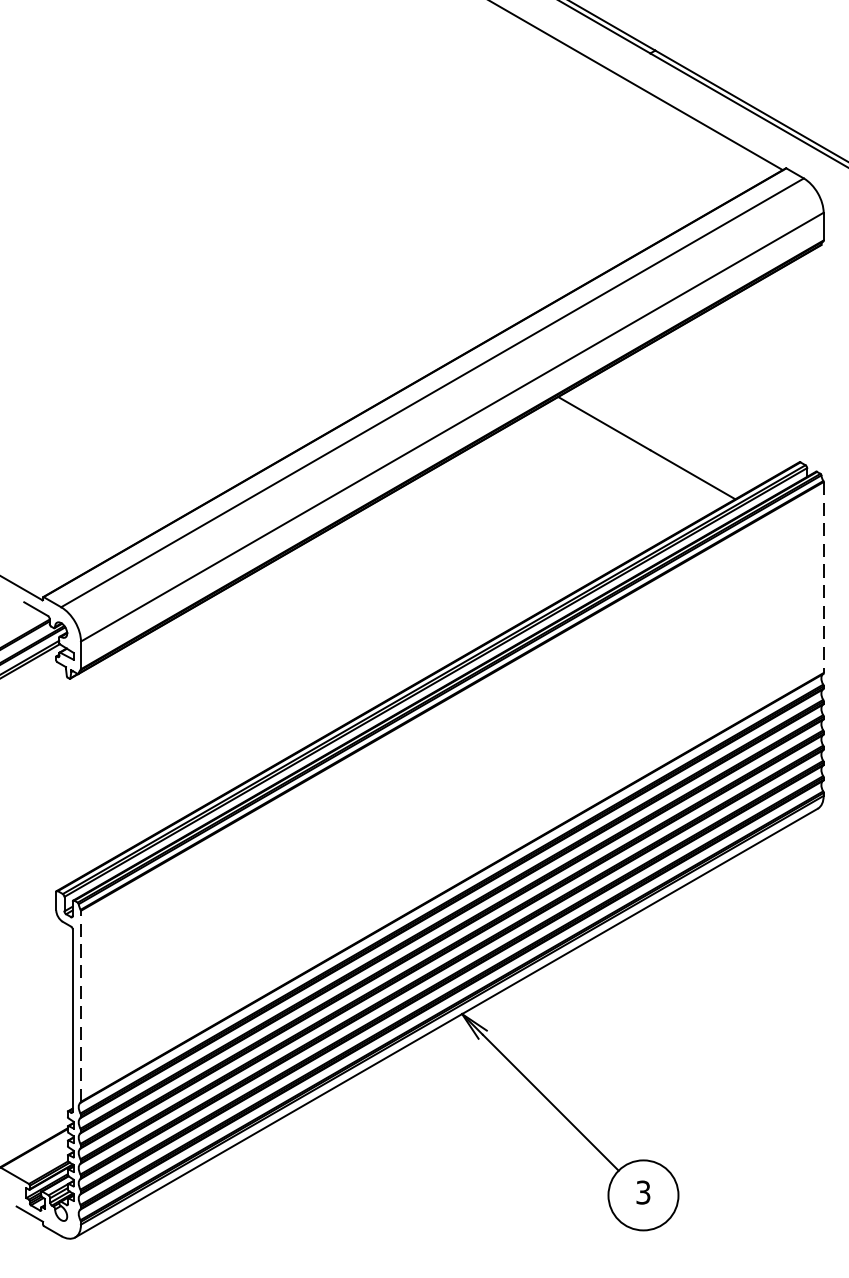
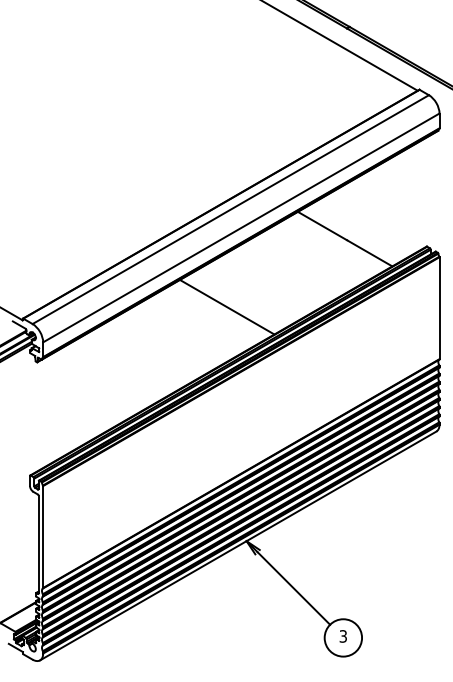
line: (424, 574) -> (226, 306), added
line: (823, 578) -> (439, 308), dashed -> solid
line: (81, 1007) -> (43, 537), dashed -> solid

